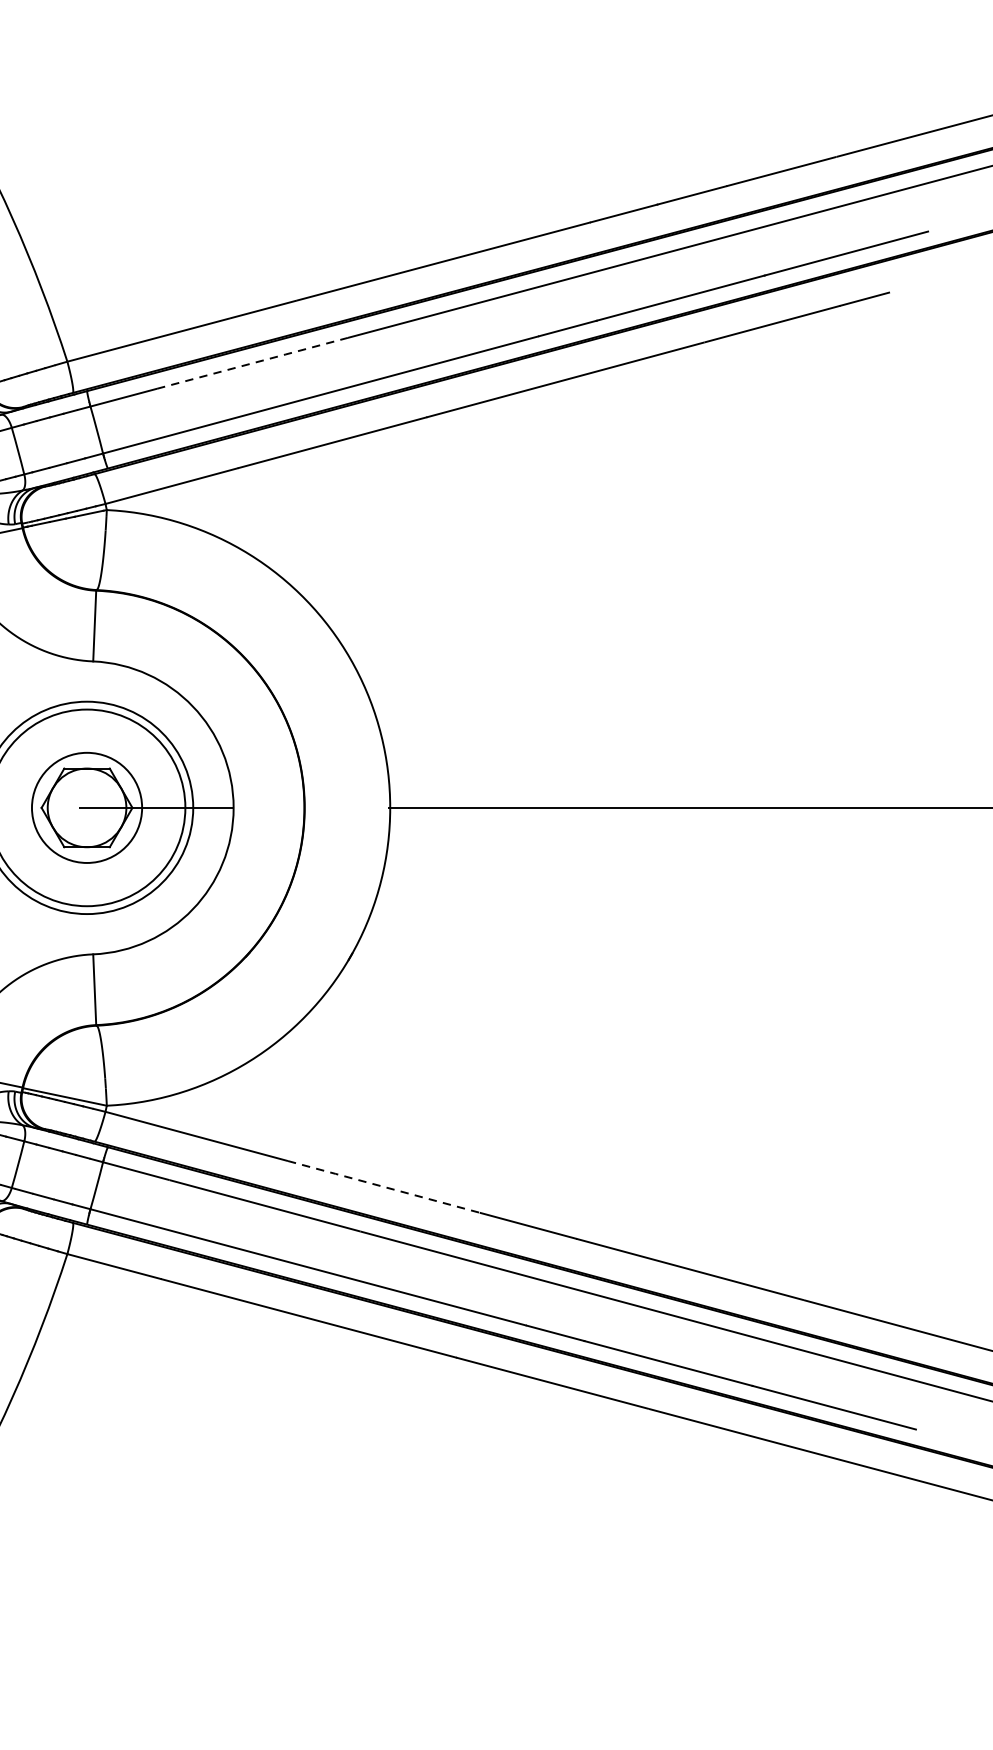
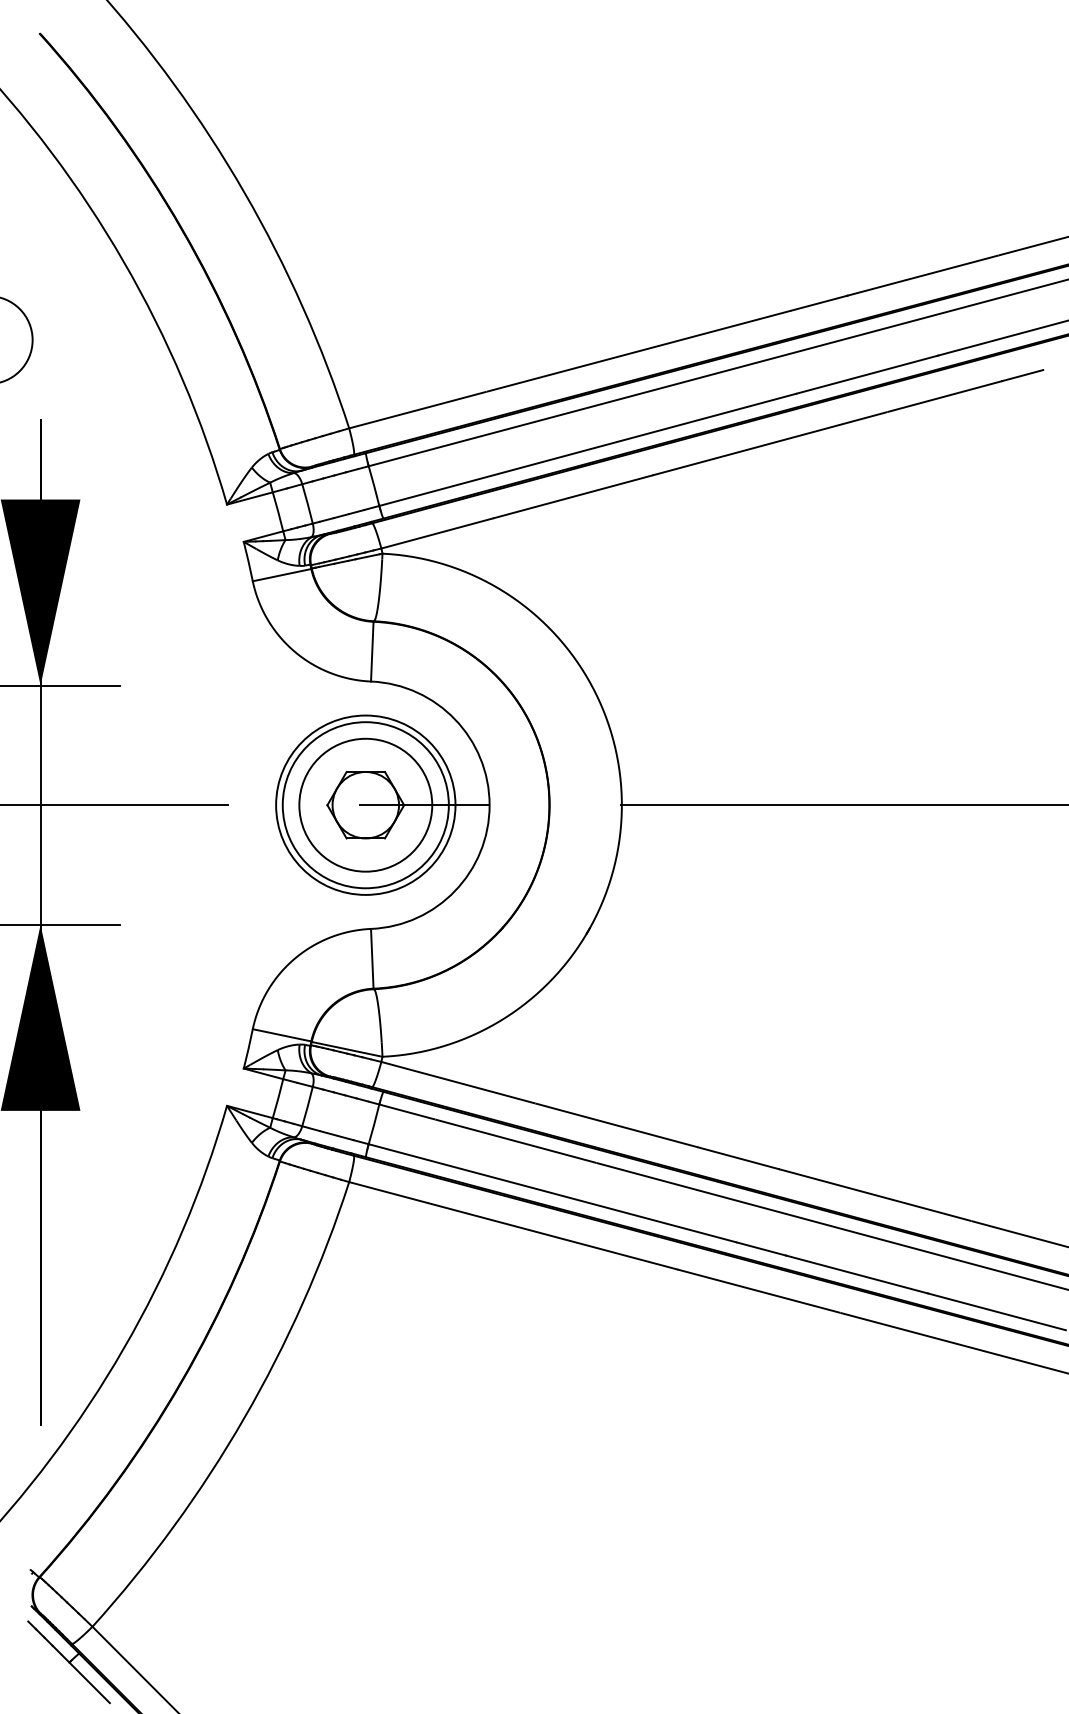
line: (252, 363) -> (505, 429), dashed -> solid
circle: (86, 807) -> (365, 804), size x1.43
line: (383, 1187) -> (616, 1125), dashed -> solid

